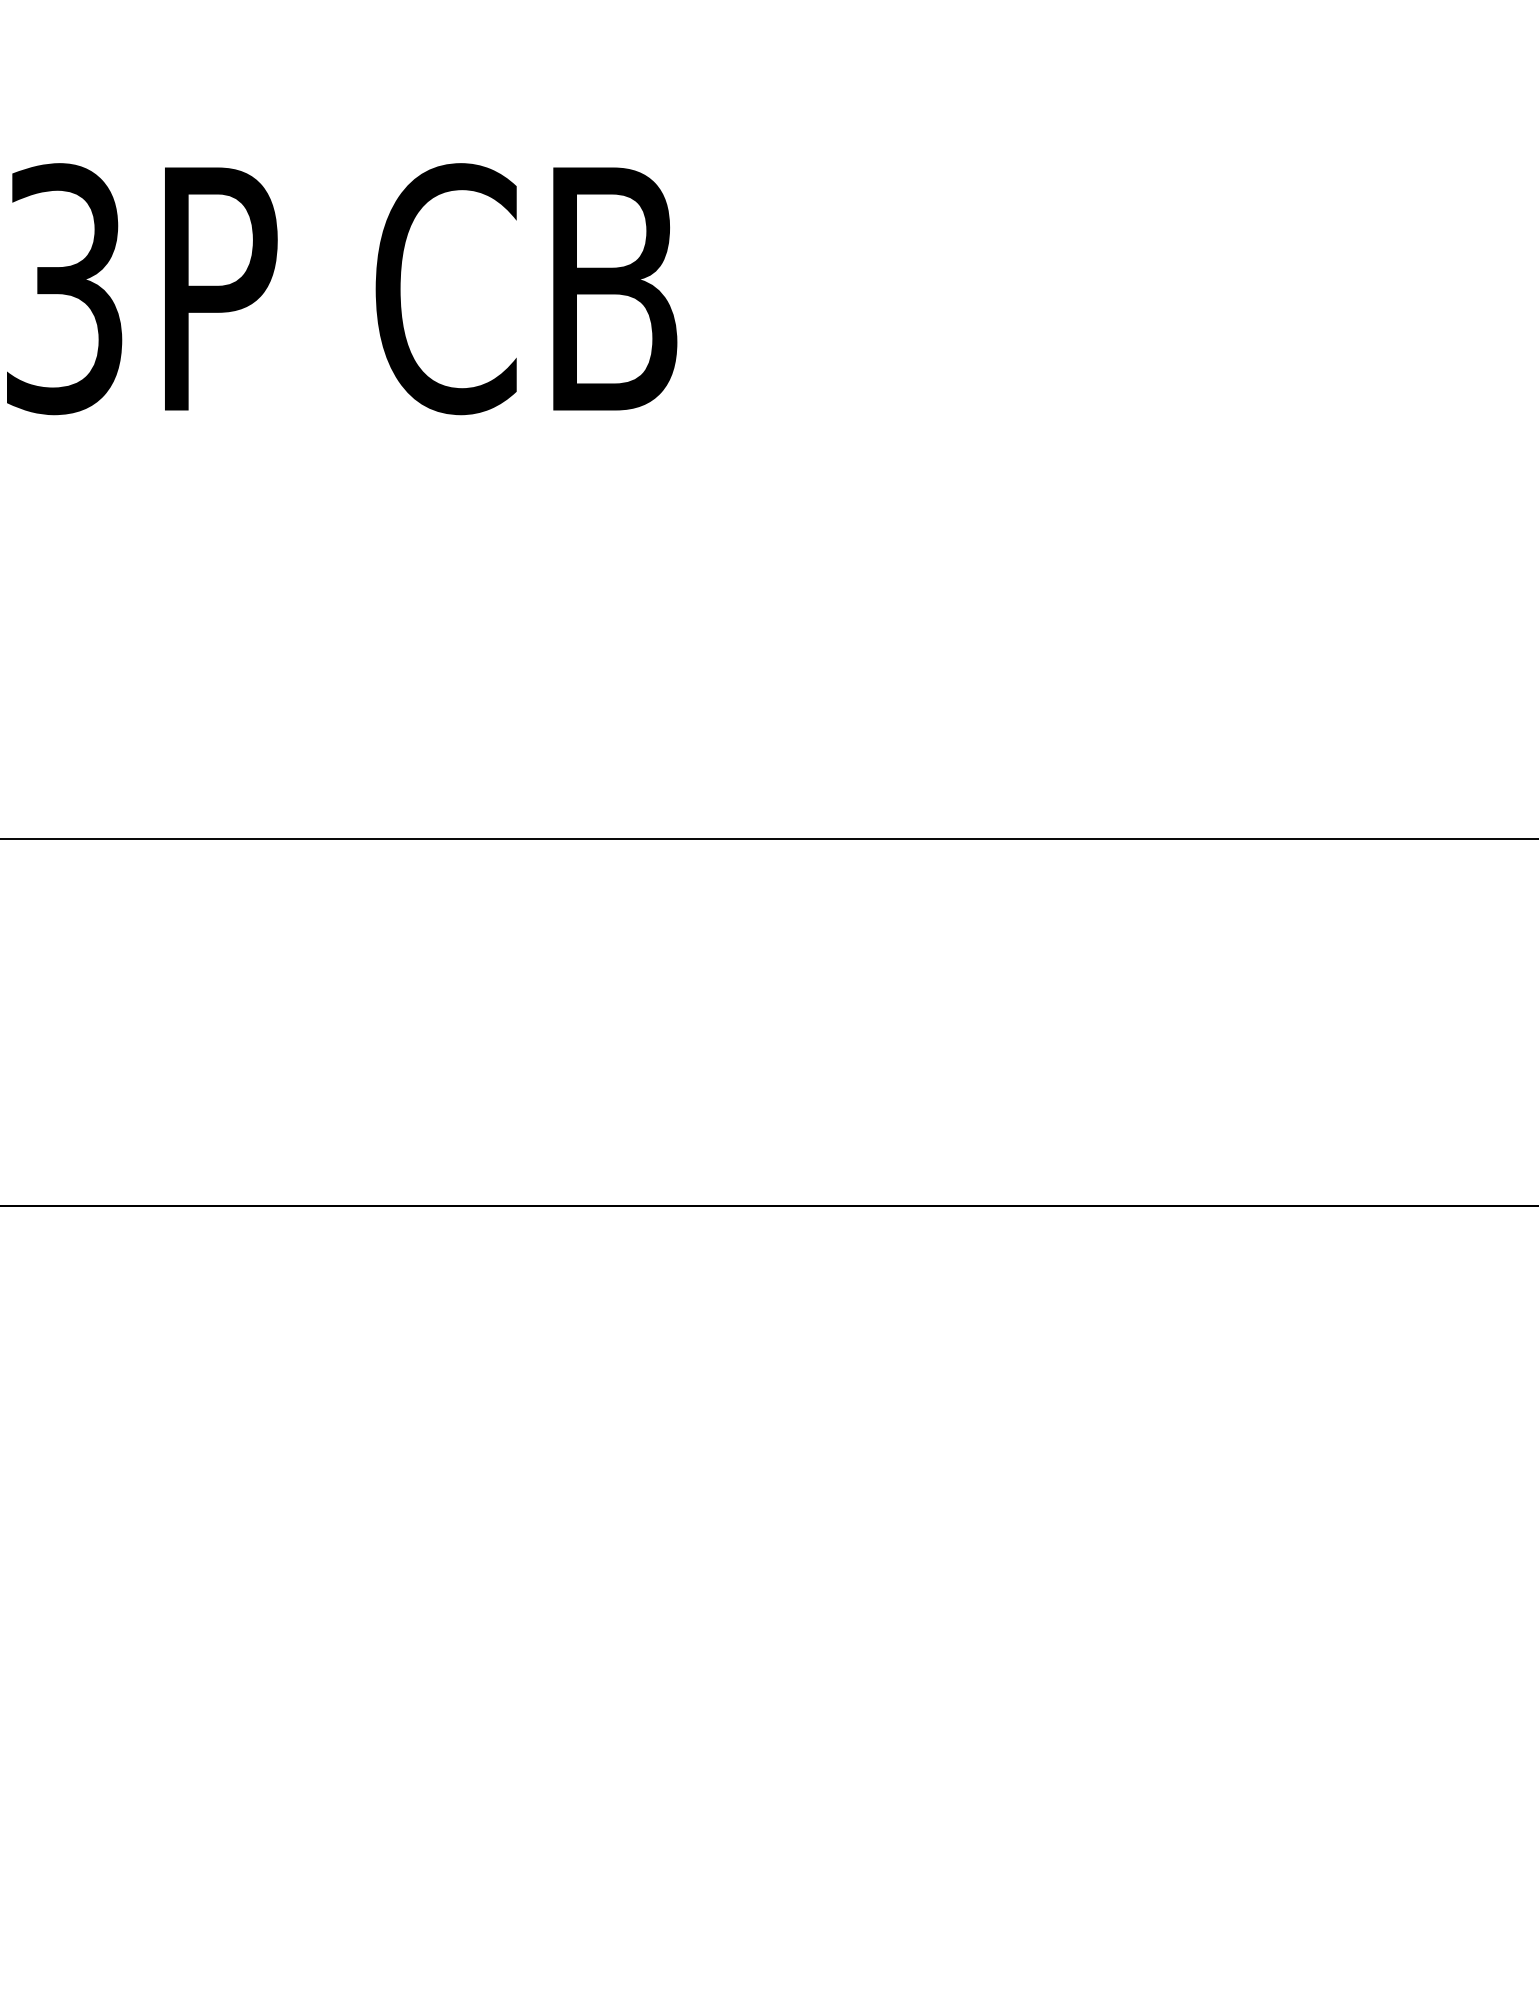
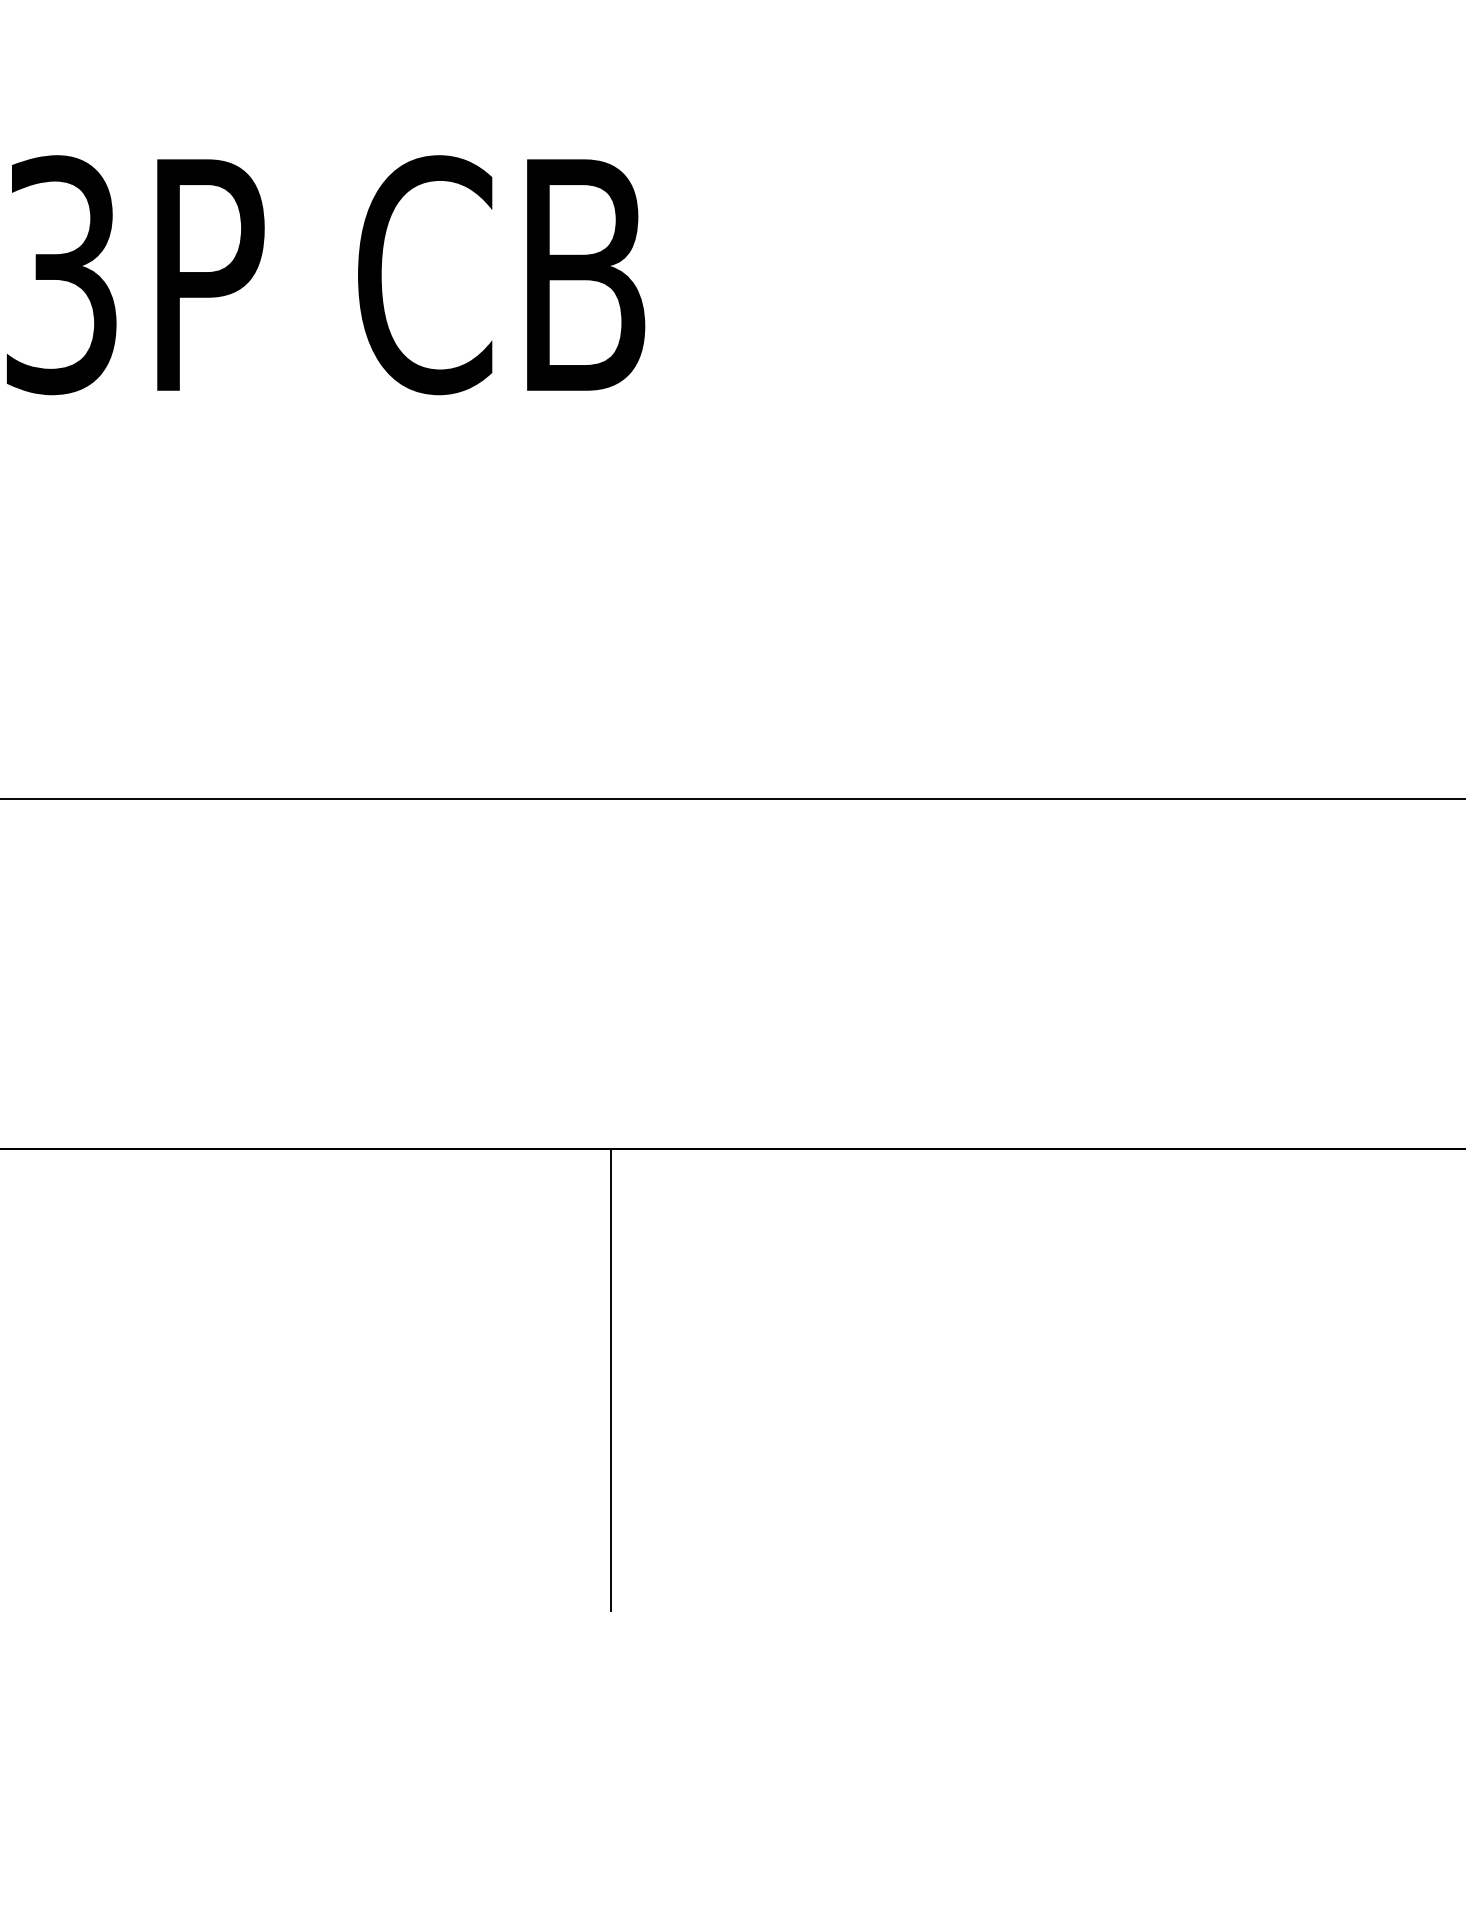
line: (640, 1448) -> (610, 1379), added

